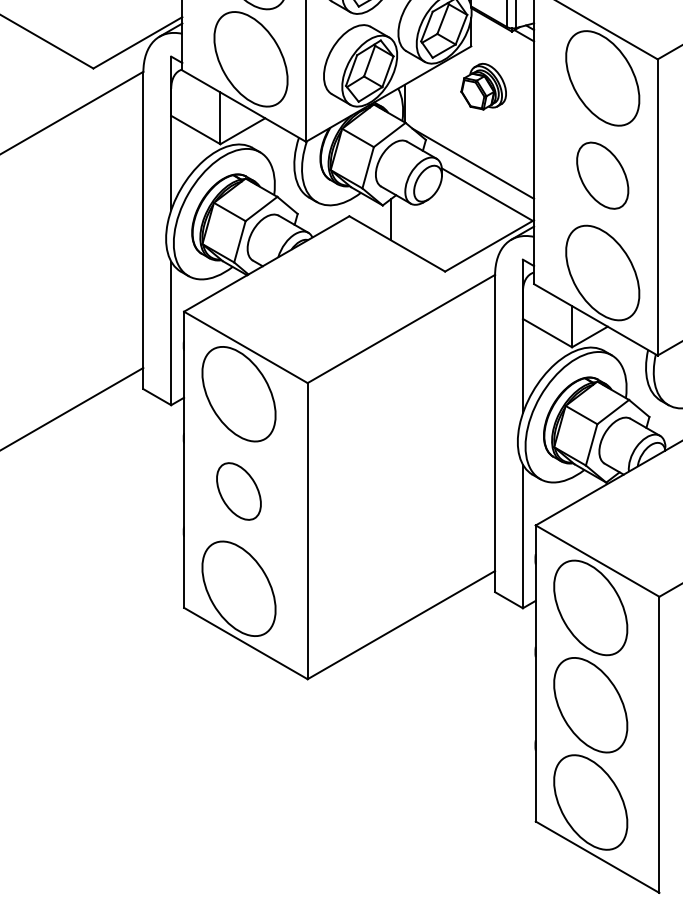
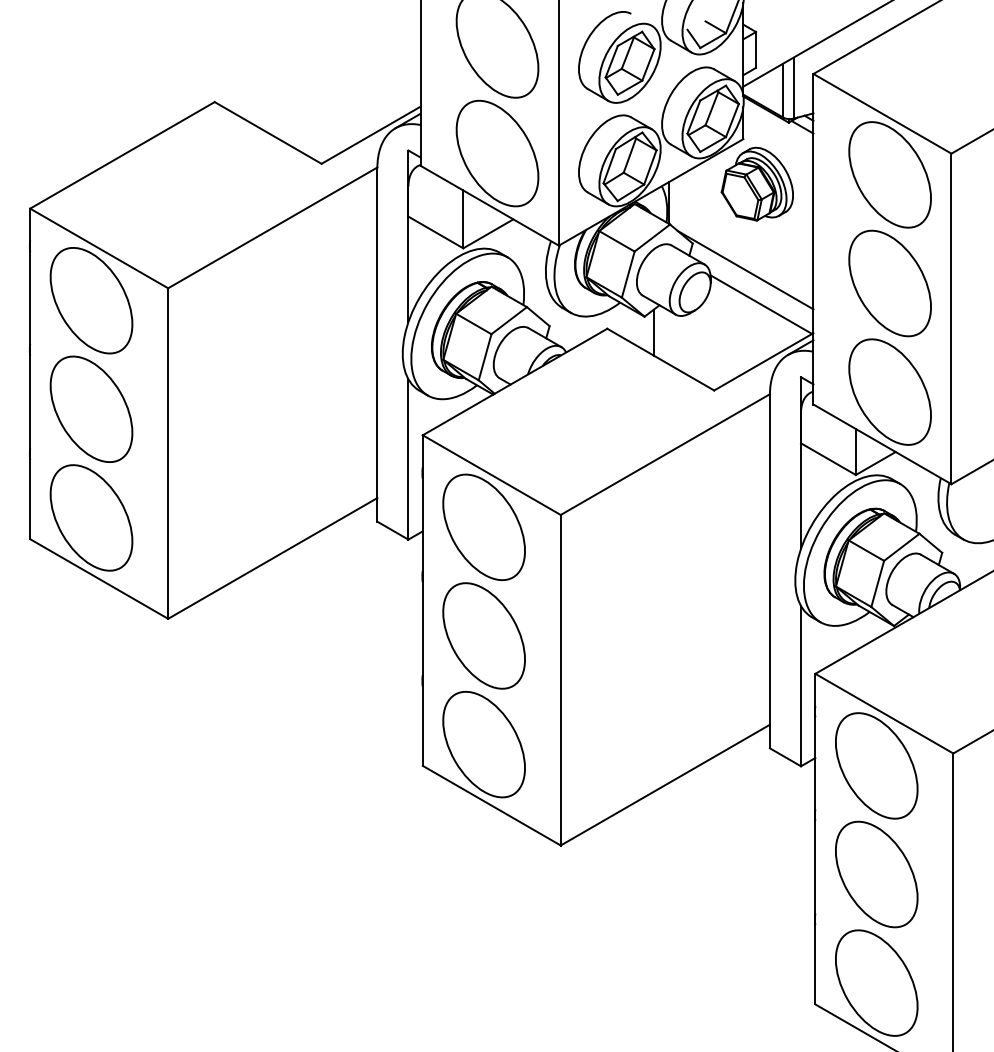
part: (483, 86) -> (756, 183), size x1.43
part: (602, 175) -> (889, 283), size x1.43
part: (238, 491) -> (483, 635), size x1.67

